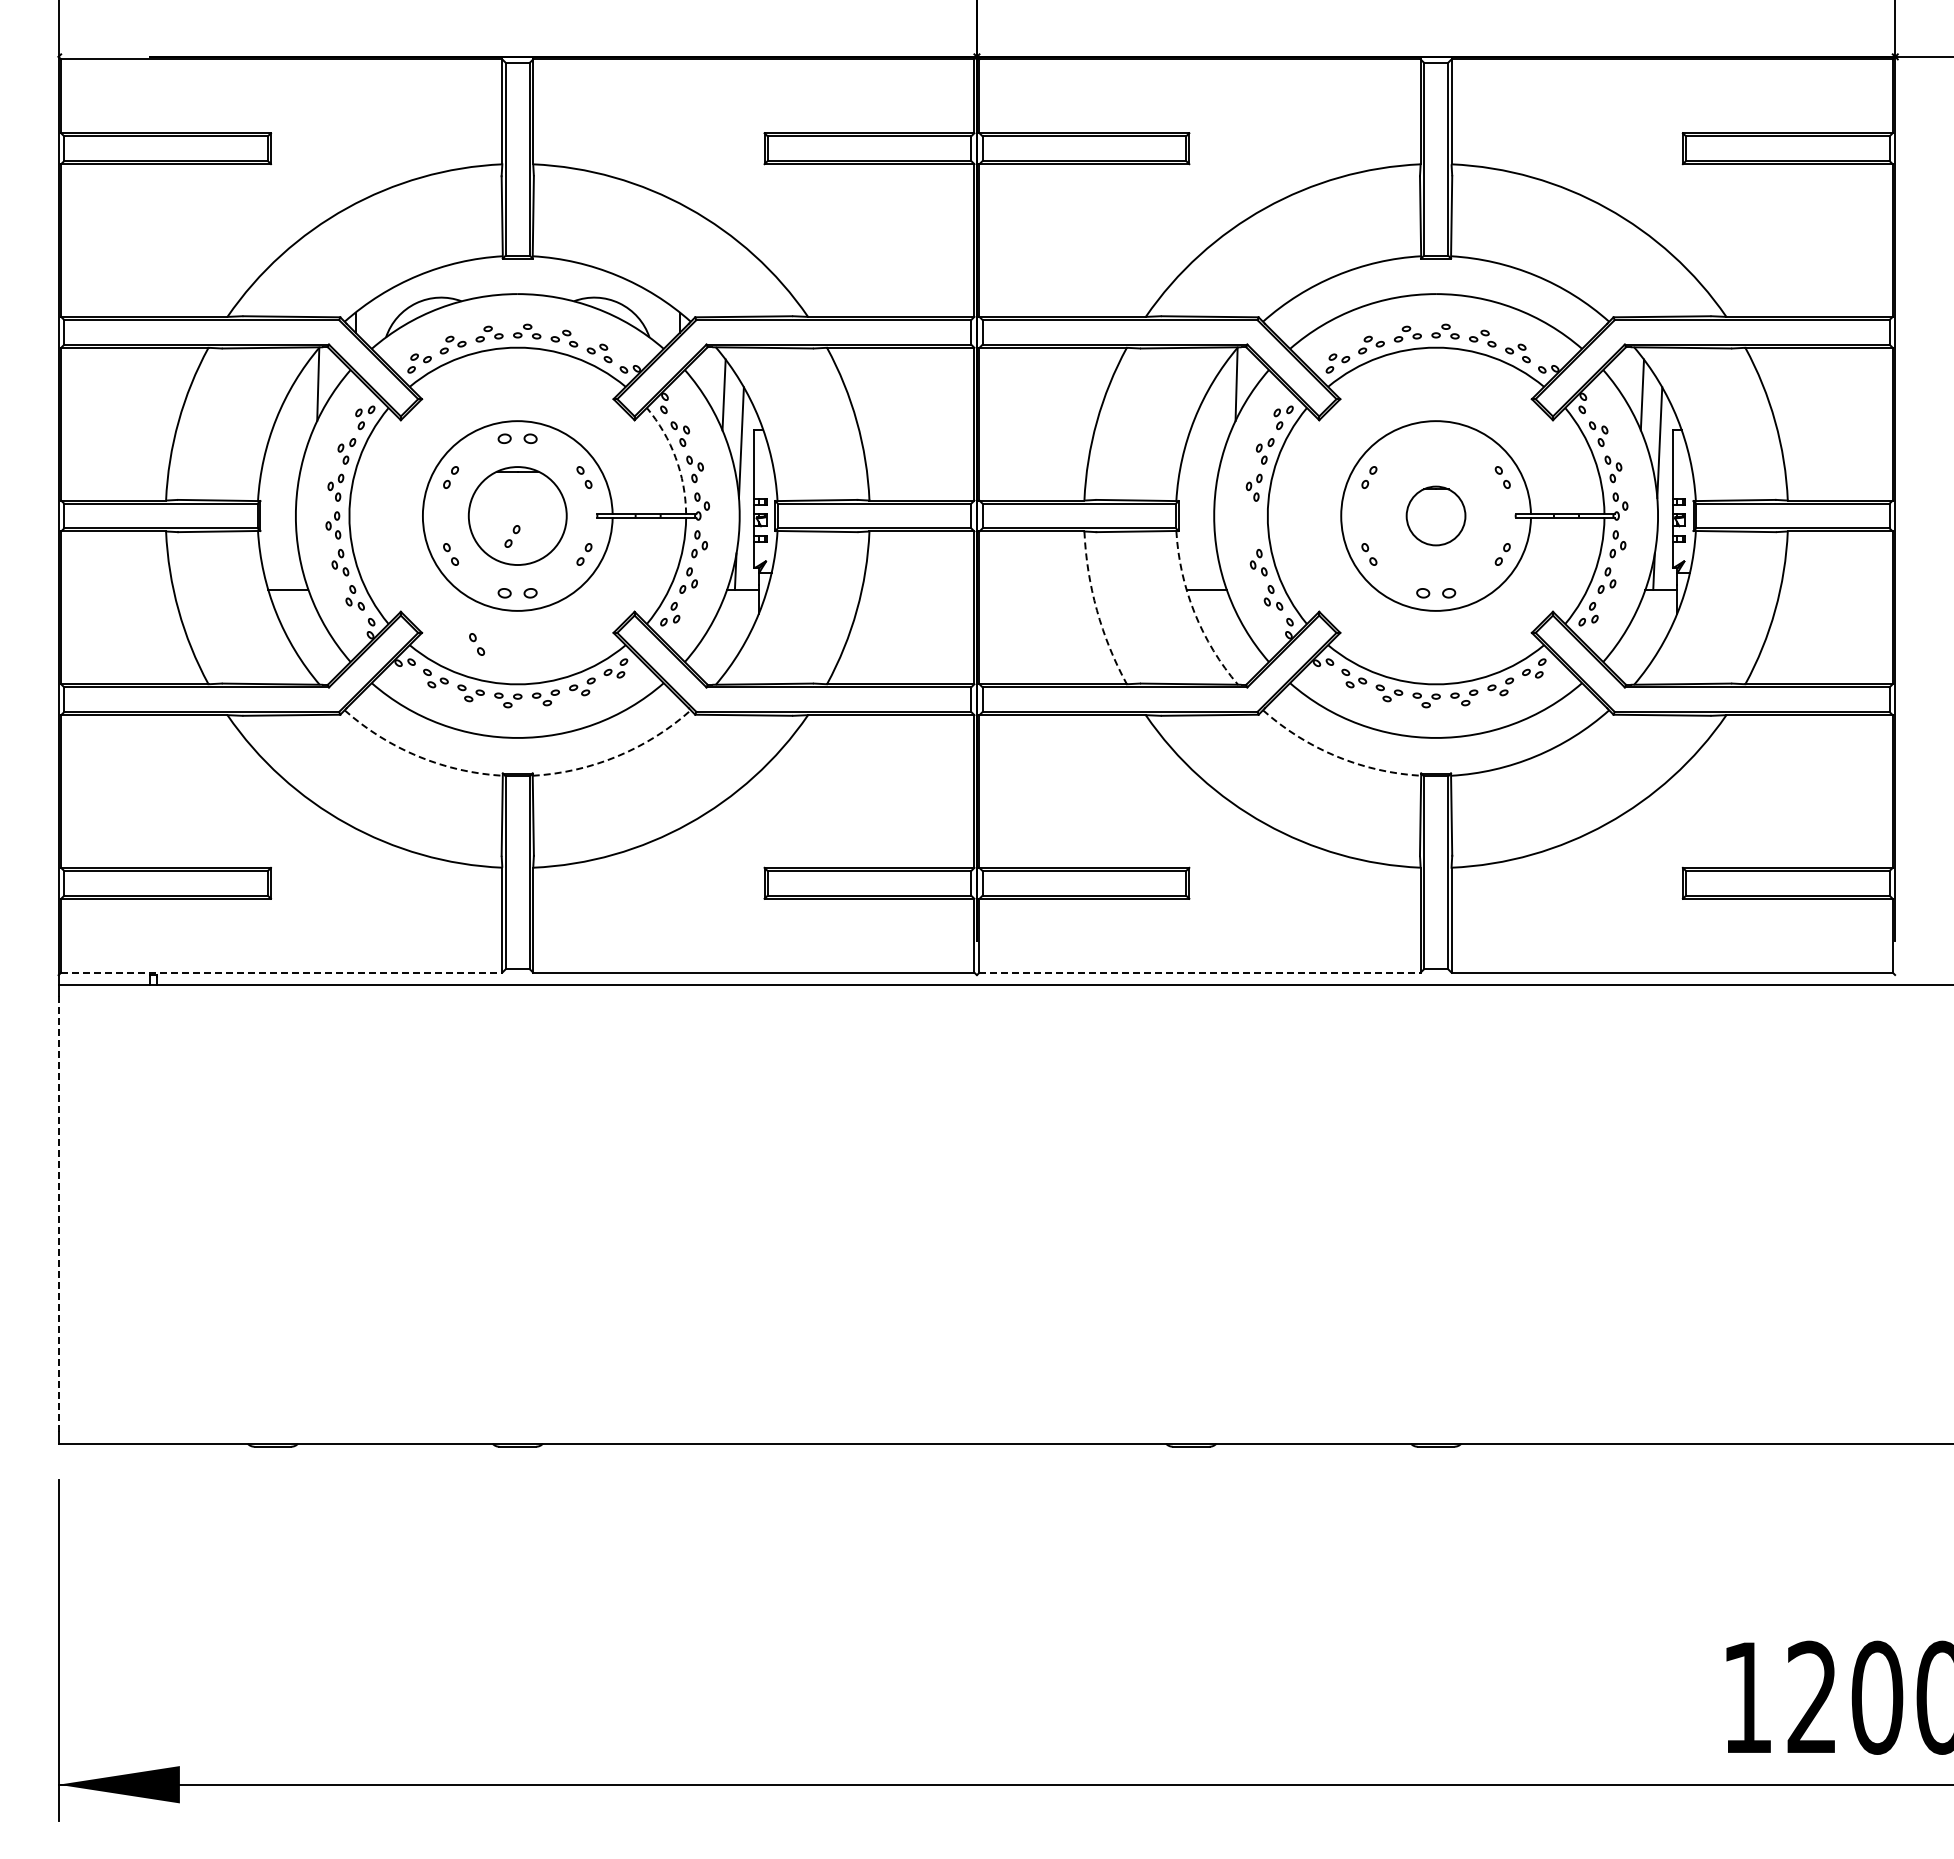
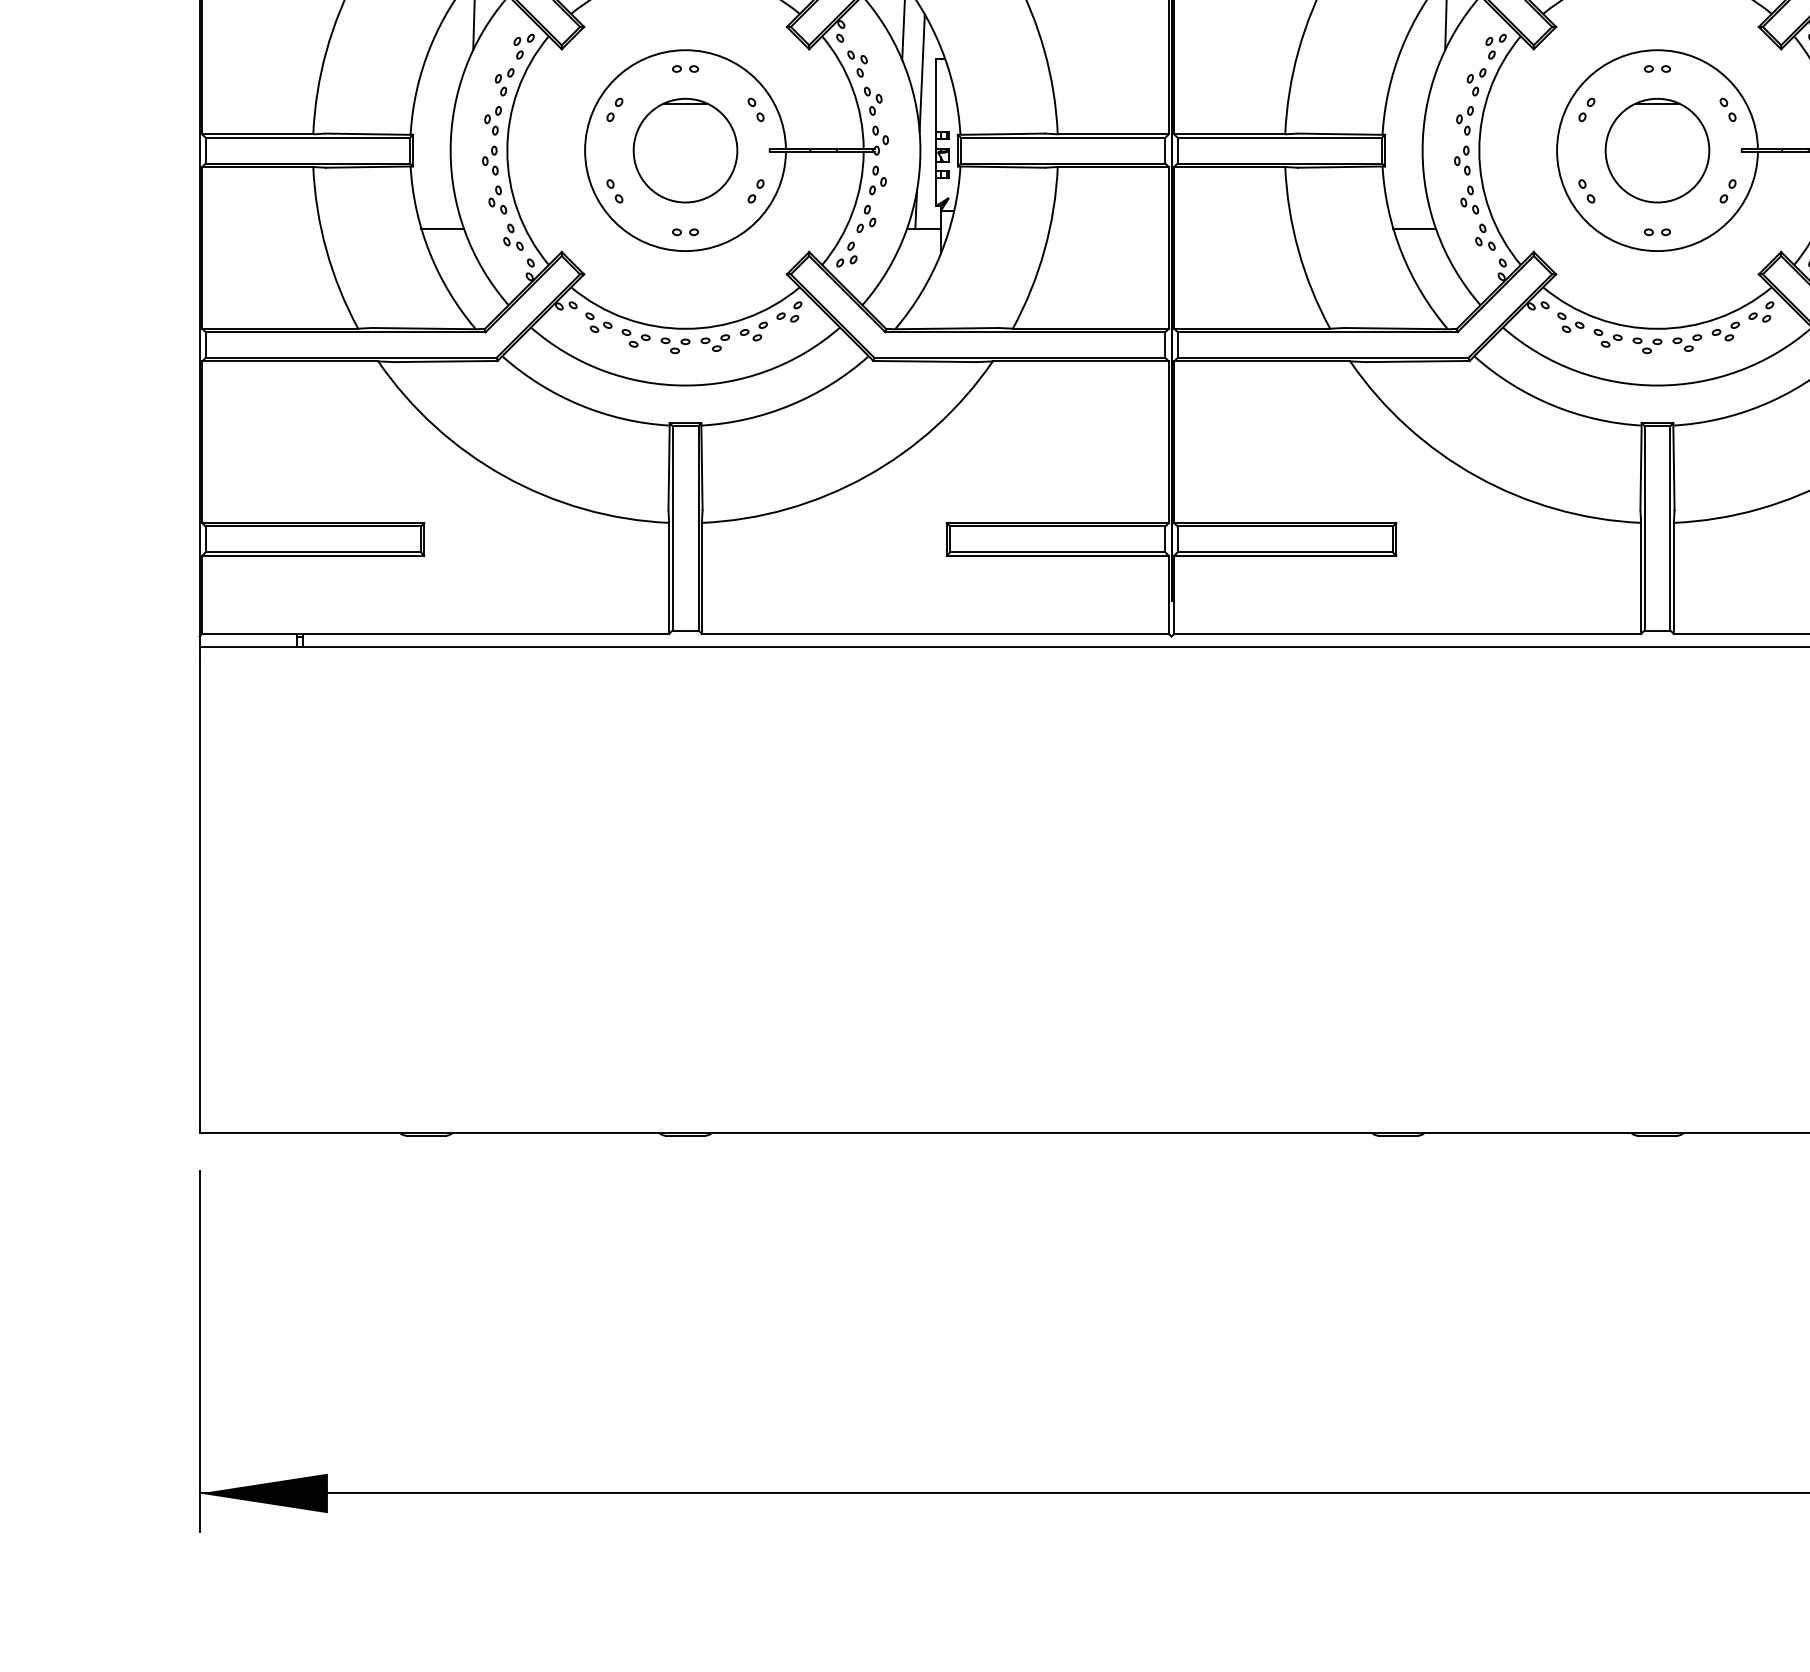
part: (517, 438) -> (685, 68), size x0.62
part: (1435, 438) -> (1656, 68), added
arc: (675, 457) -> (852, 88), dashed -> solid
part: (1435, 515) -> (1656, 150), size x1.67
part: (1251, 525) -> (1462, 160), added
part: (512, 536) -> (679, 172), removed
part: (517, 592) -> (685, 231), size x0.62
part: (1435, 592) -> (1656, 231), size x0.62
arc: (1096, 610) -> (1298, 250), dashed -> solid
arc: (1194, 613) -> (1401, 253), dashed -> solid
part: (477, 644) -> (642, 286), removed
arc: (418, 756) -> (580, 405), dashed -> solid
arc: (617, 756) -> (791, 405), dashed -> solid
arc: (1336, 756) -> (1552, 405), dashed -> solid
line: (281, 972) -> (435, 633), dashed -> solid
line: (1200, 972) -> (1408, 633), dashed -> solid
line: (58, 1214) -> (199, 889), dashed -> solid

